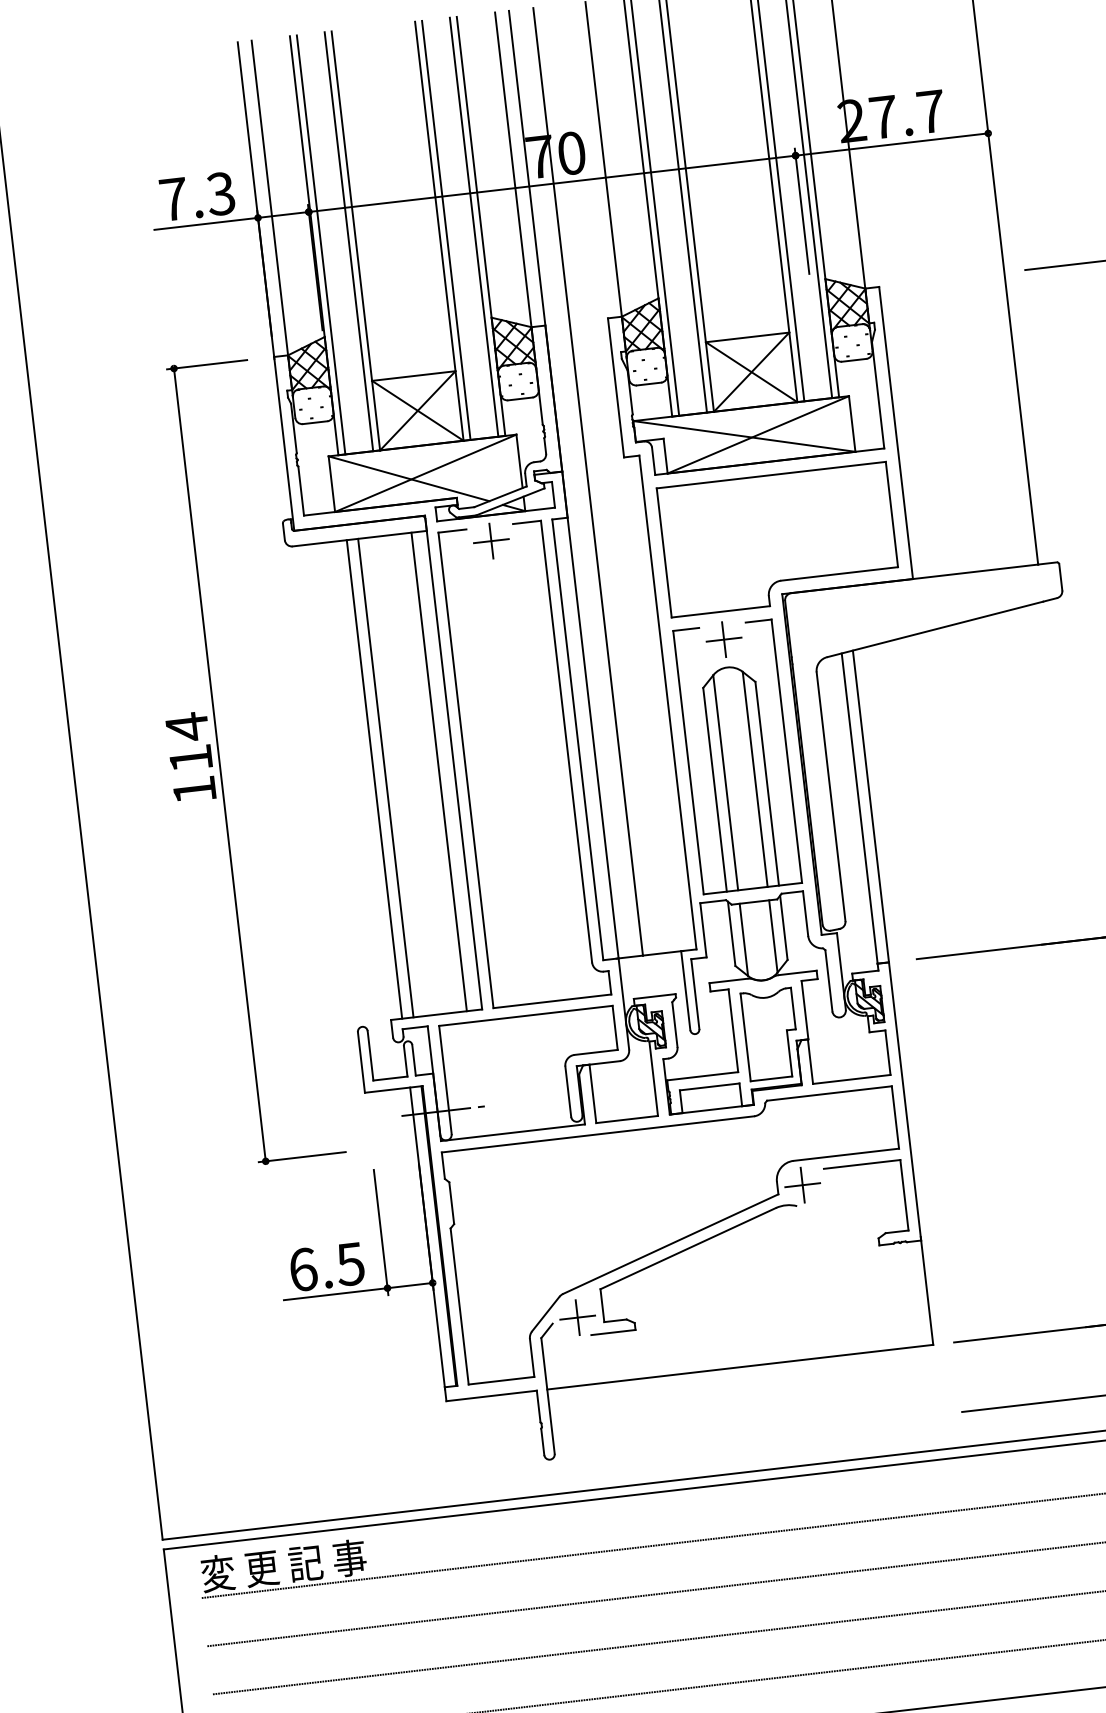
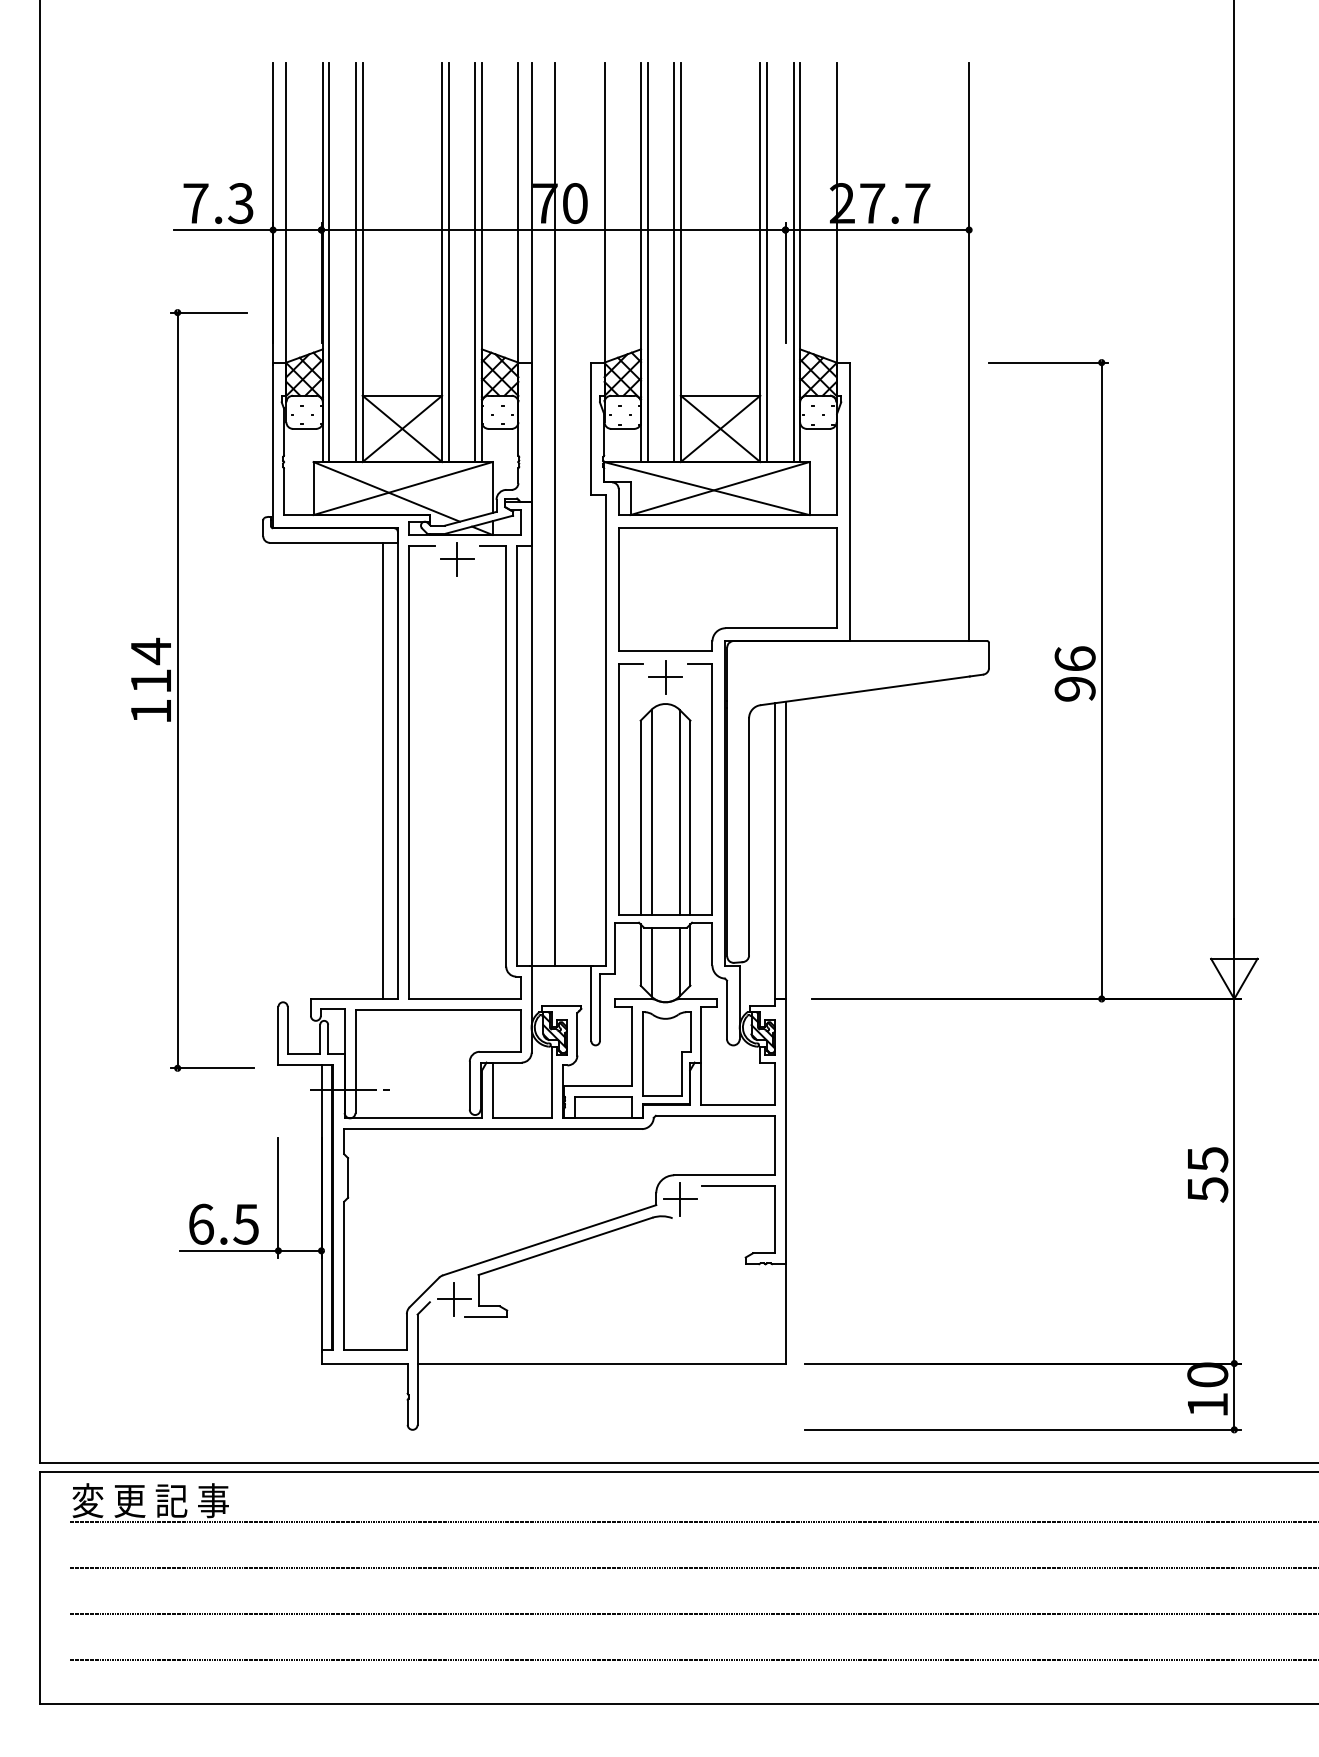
part: (220, 764) -> (178, 690), moved
line: (385, 777) -> (332, 770), removed
line: (374, 779) -> (321, 770), removed

